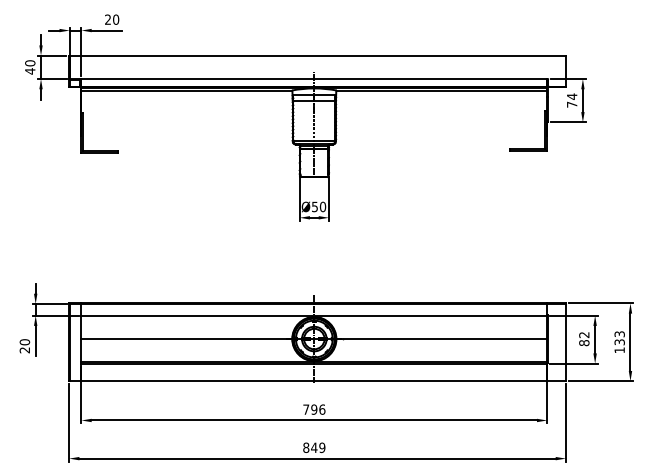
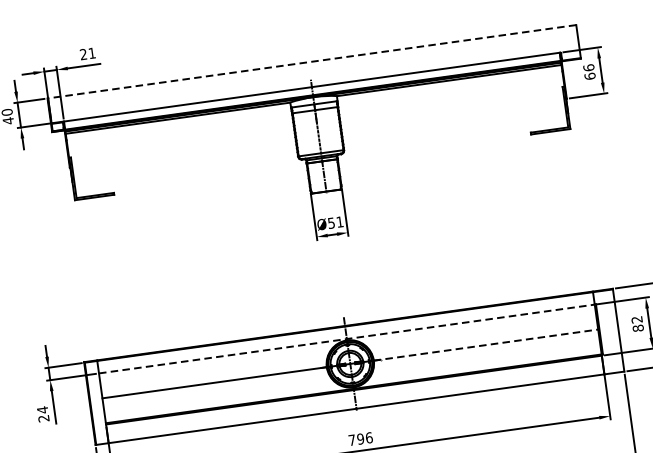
text: (116, 19) -> (92, 53), 20 -> 21
line: (317, 55) -> (311, 61), solid -> dashed
text: (572, 100) -> (589, 71), 74 -> 66
text: (322, 206) -> (339, 221), Ø50 -> Ø51
line: (314, 315) -> (347, 338), solid -> dashed
line: (442, 339) -> (486, 345), solid -> dashed
text: (24, 342) -> (42, 410), 20 -> 24

